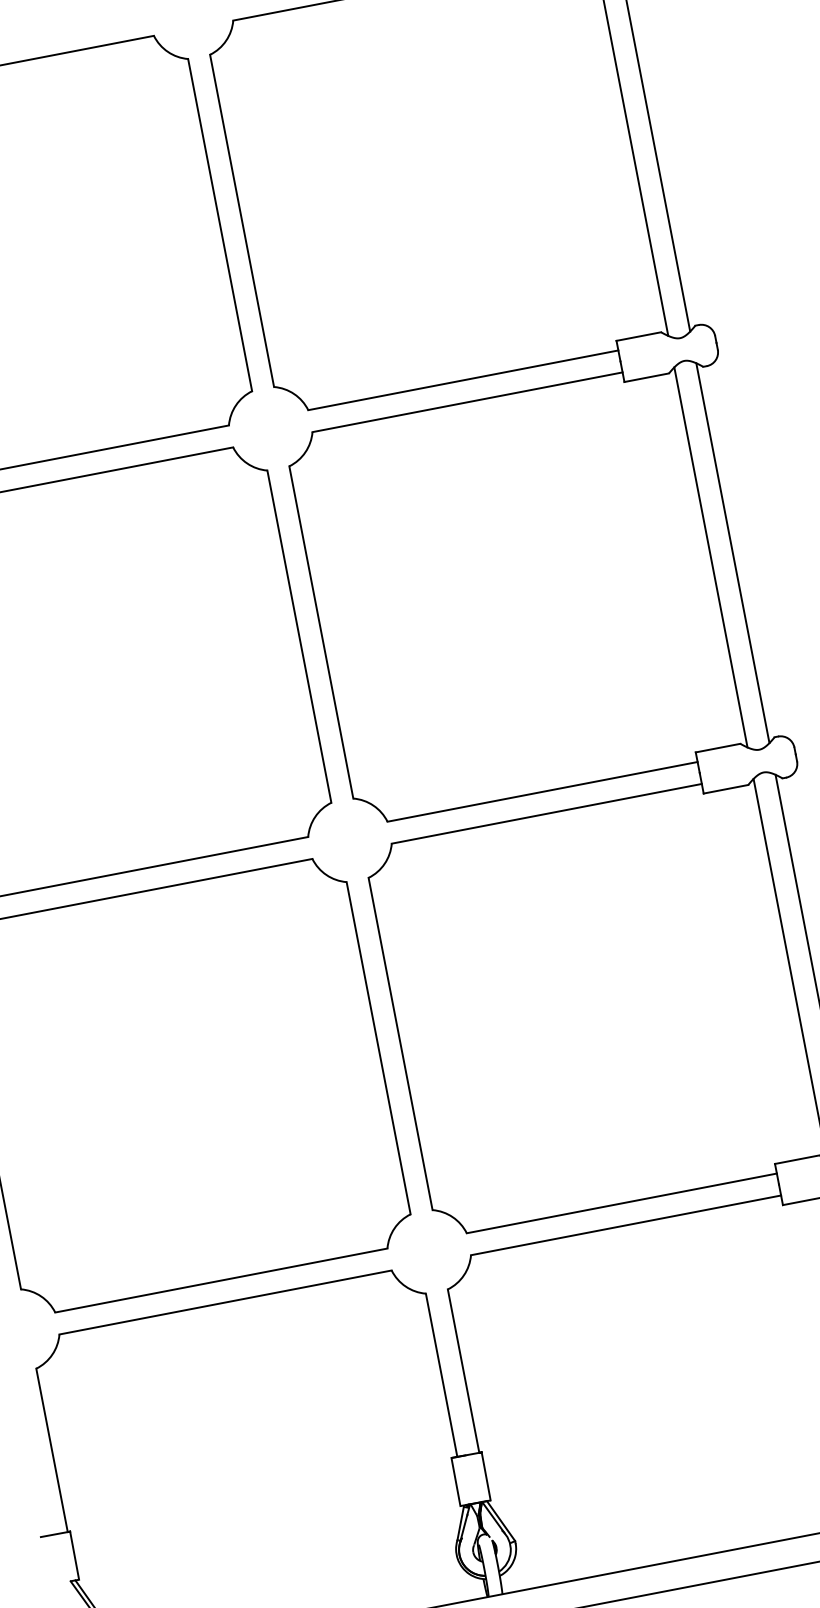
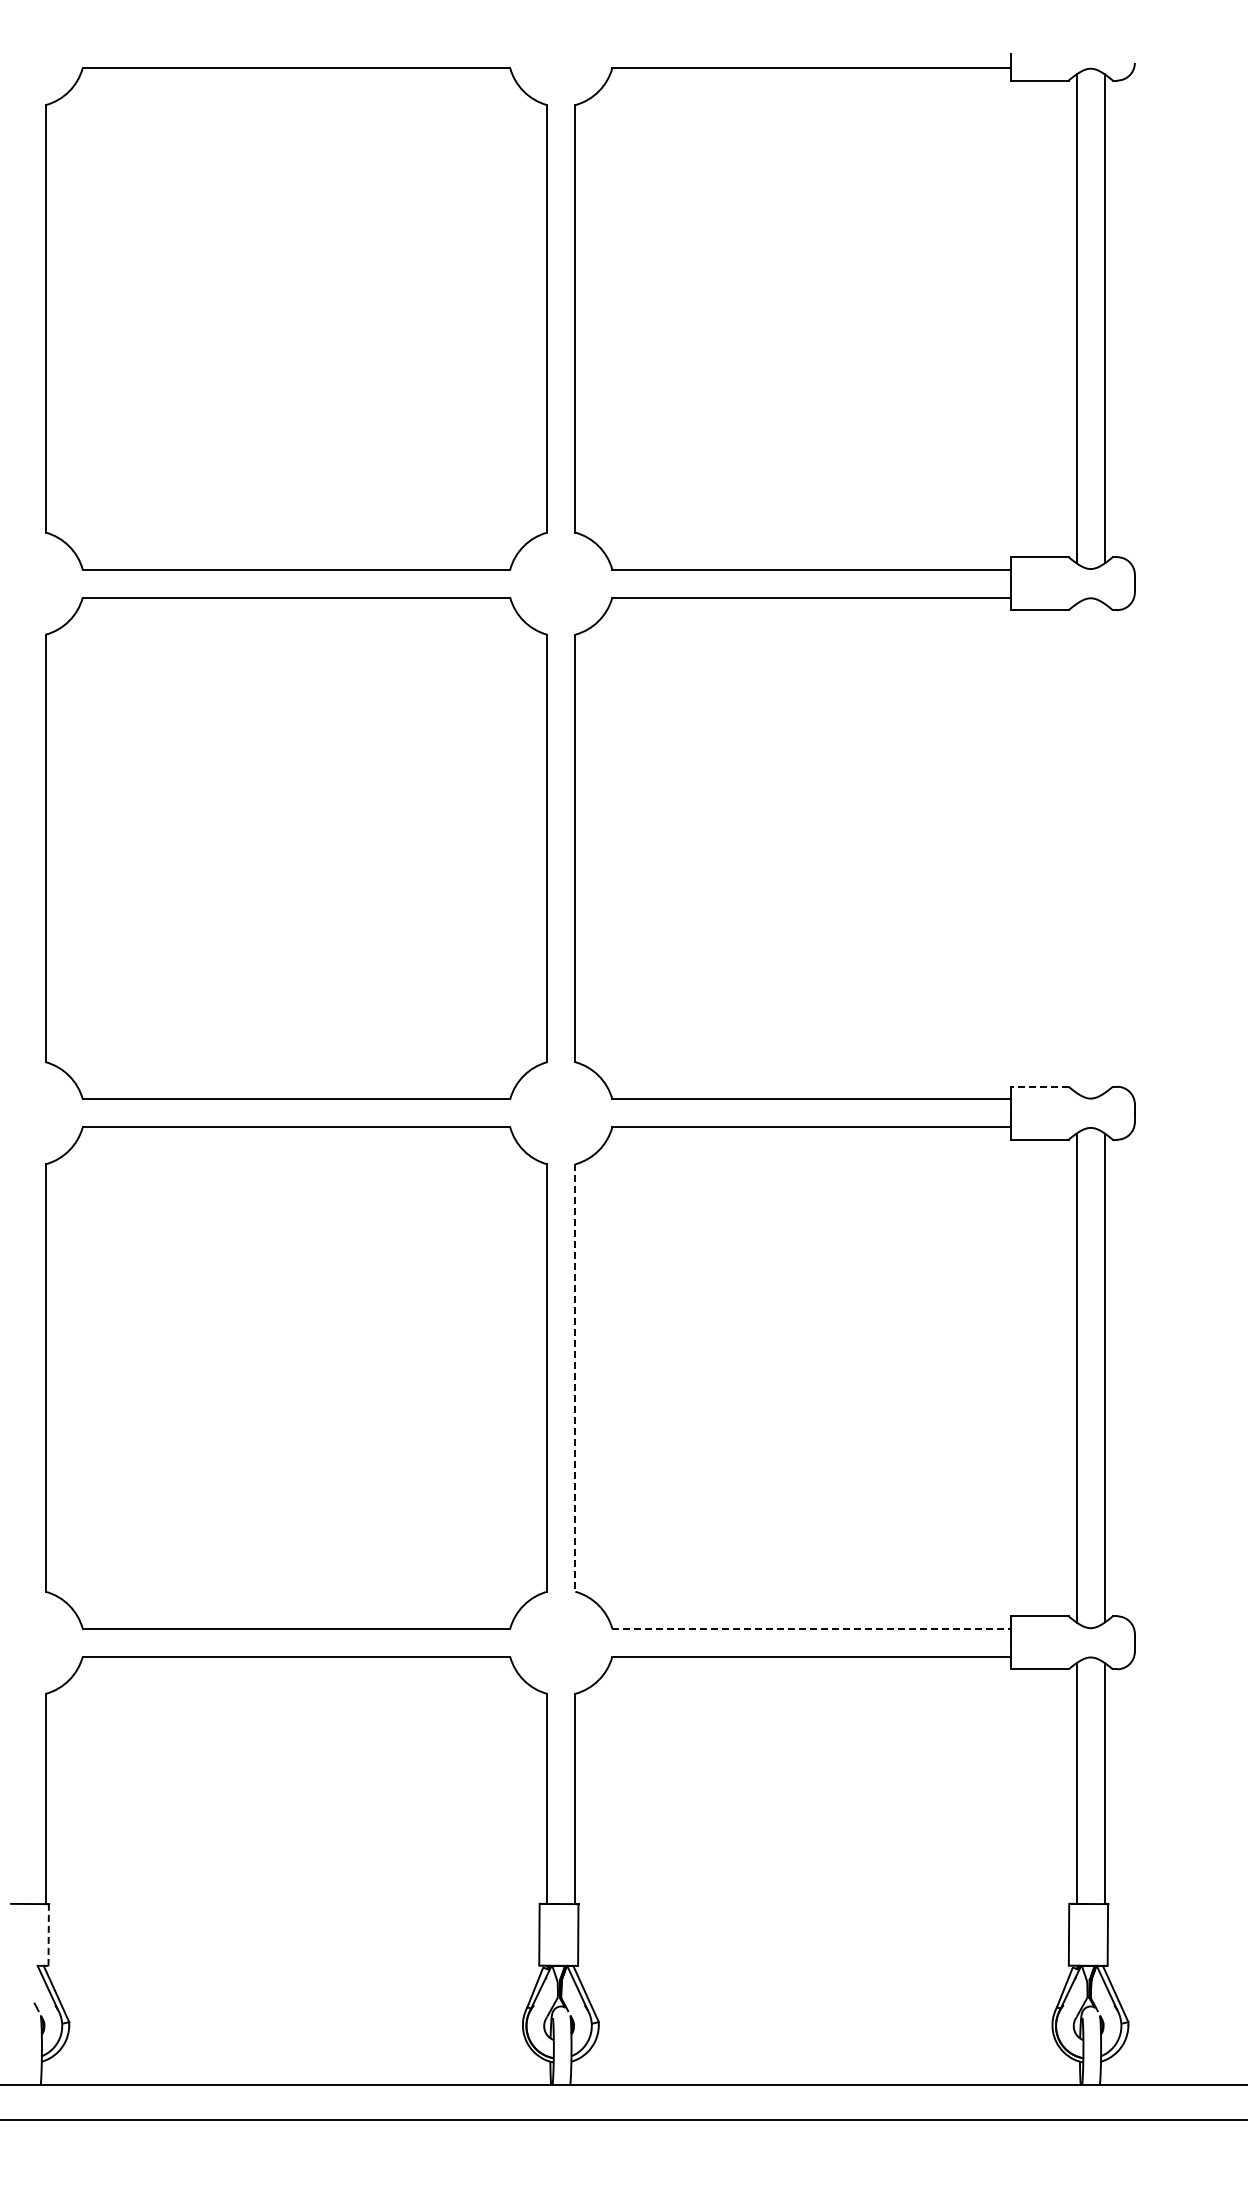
line: (732, 553) -> (1104, 848), removed
line: (710, 556) -> (1076, 847), removed
line: (718, 747) -> (1040, 1086), solid -> dashed
line: (400, 1044) -> (575, 1378), solid -> dashed
line: (621, 1203) -> (811, 1628), solid -> dashed
line: (74, 1556) -> (48, 1935), solid -> dashed

